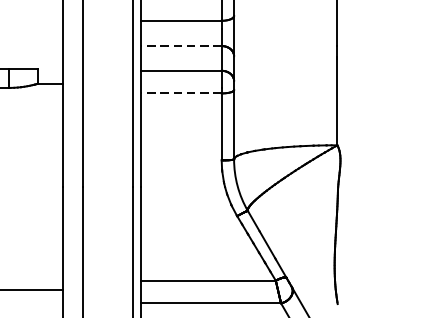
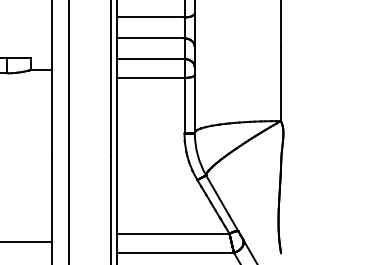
line: (180, 46) -> (150, 38), dashed -> solid
line: (180, 92) -> (150, 77), dashed -> solid

